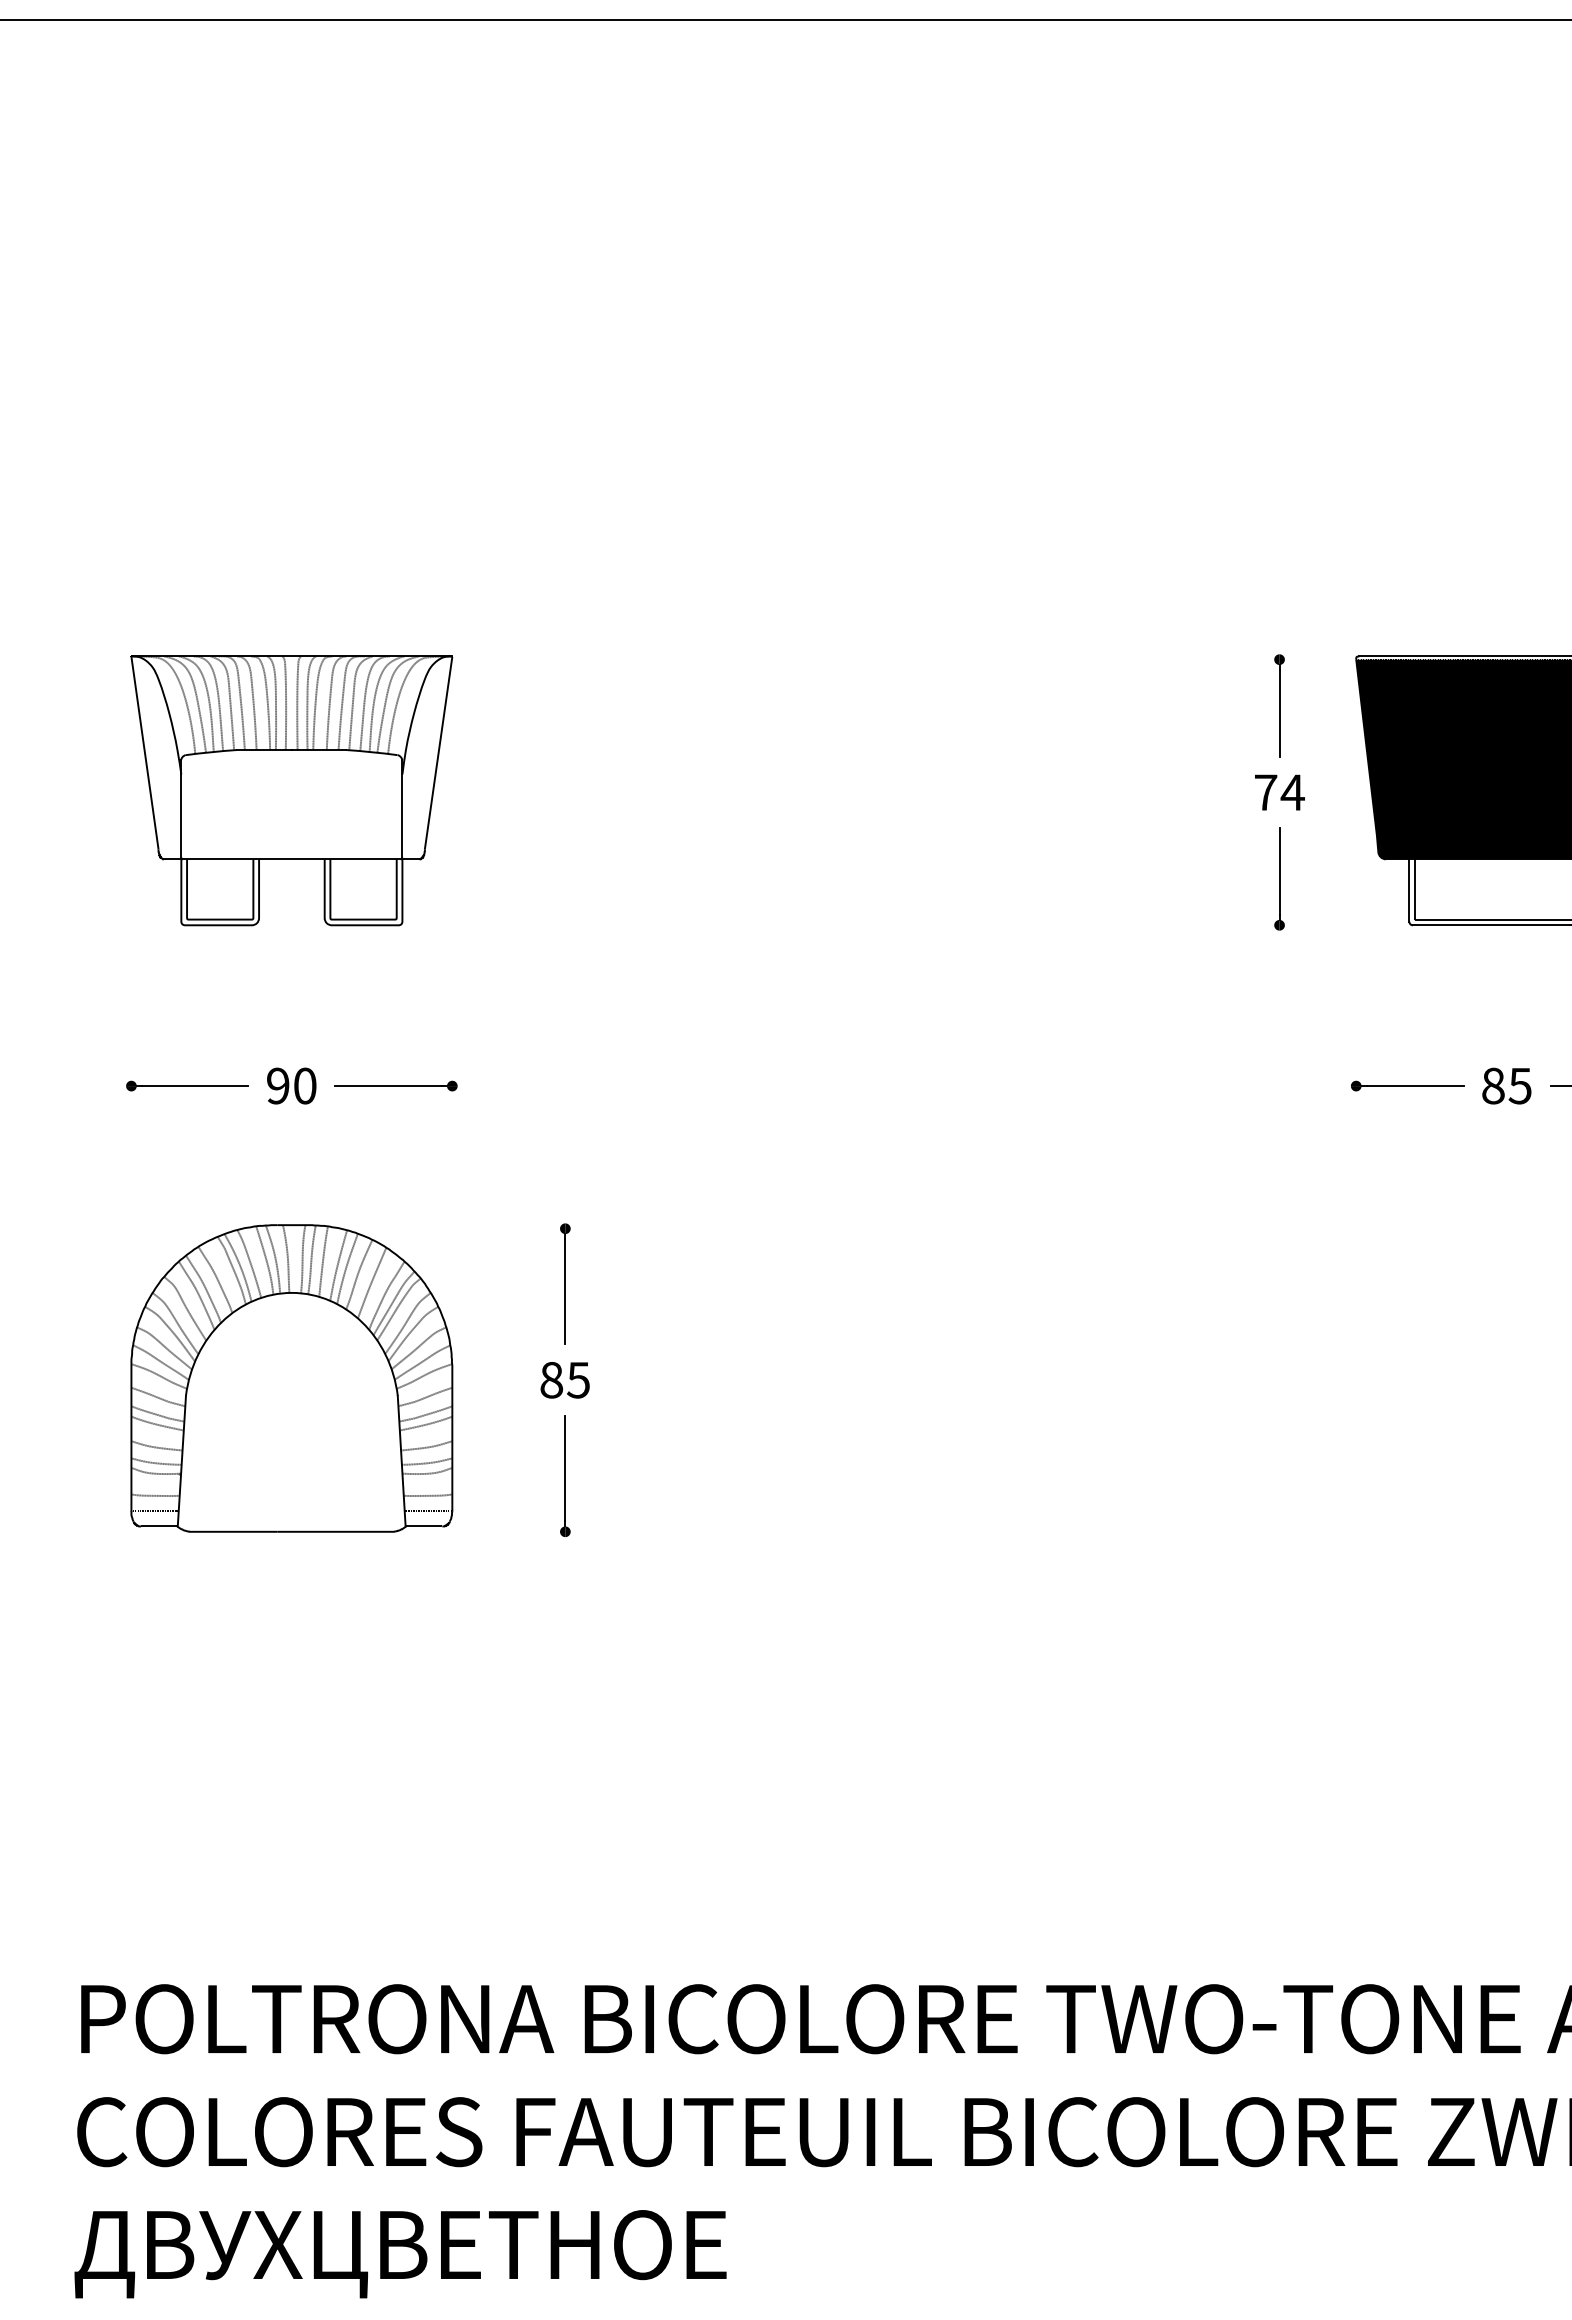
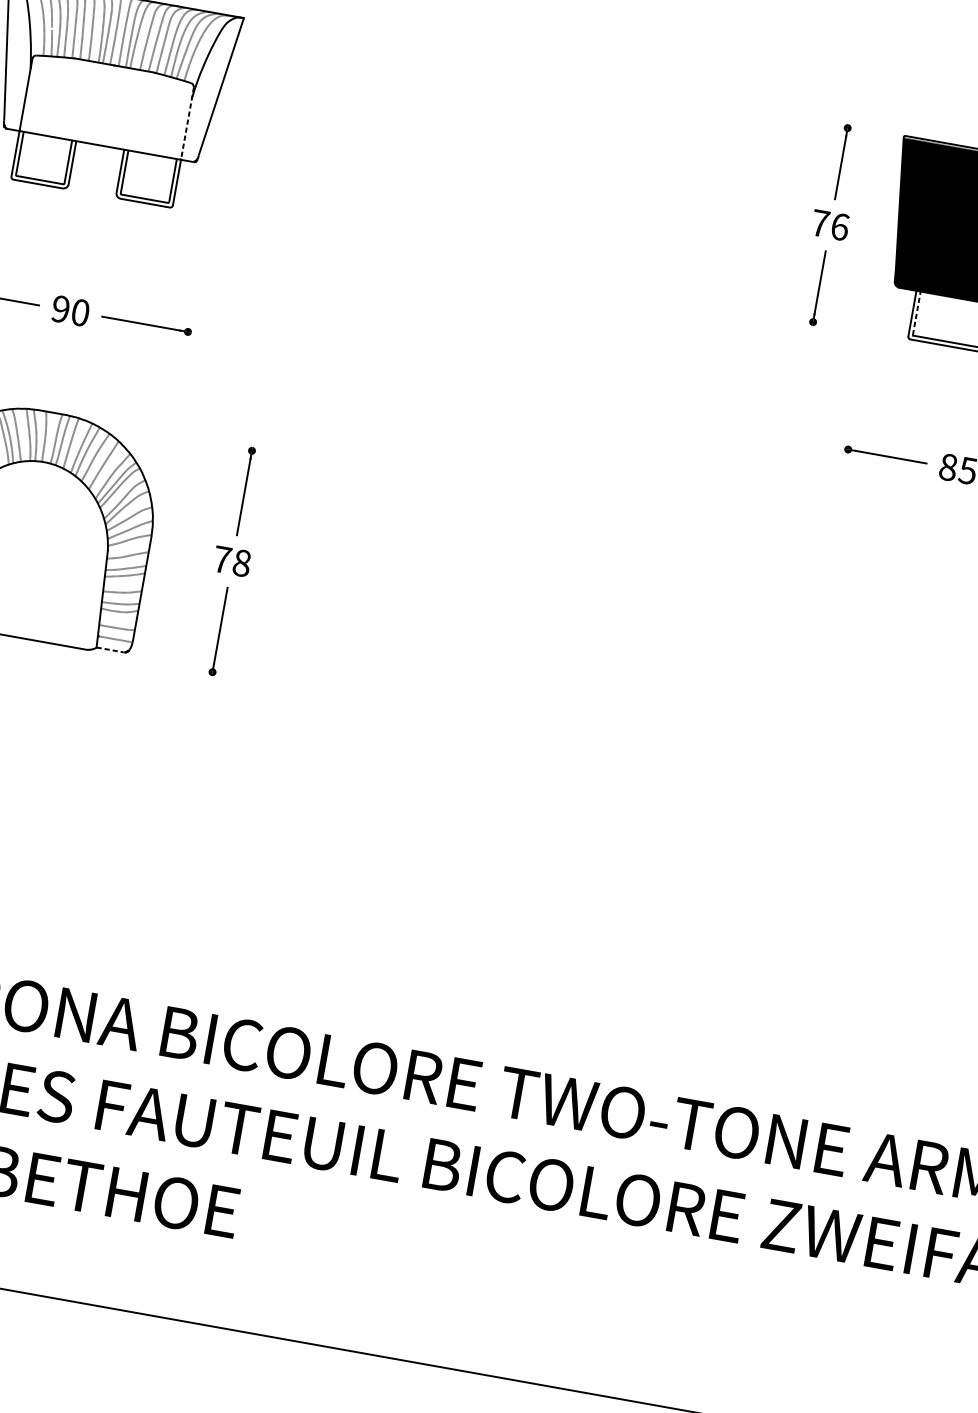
text: (1292, 792) -> (839, 226), 74 -> 76
line: (402, 808) -> (187, 122), solid -> dashed
line: (1415, 889) -> (917, 313), solid -> dashed
text: (565, 1380) -> (232, 561), 85 -> 78
line: (424, 1526) -> (110, 650), solid -> dashed

